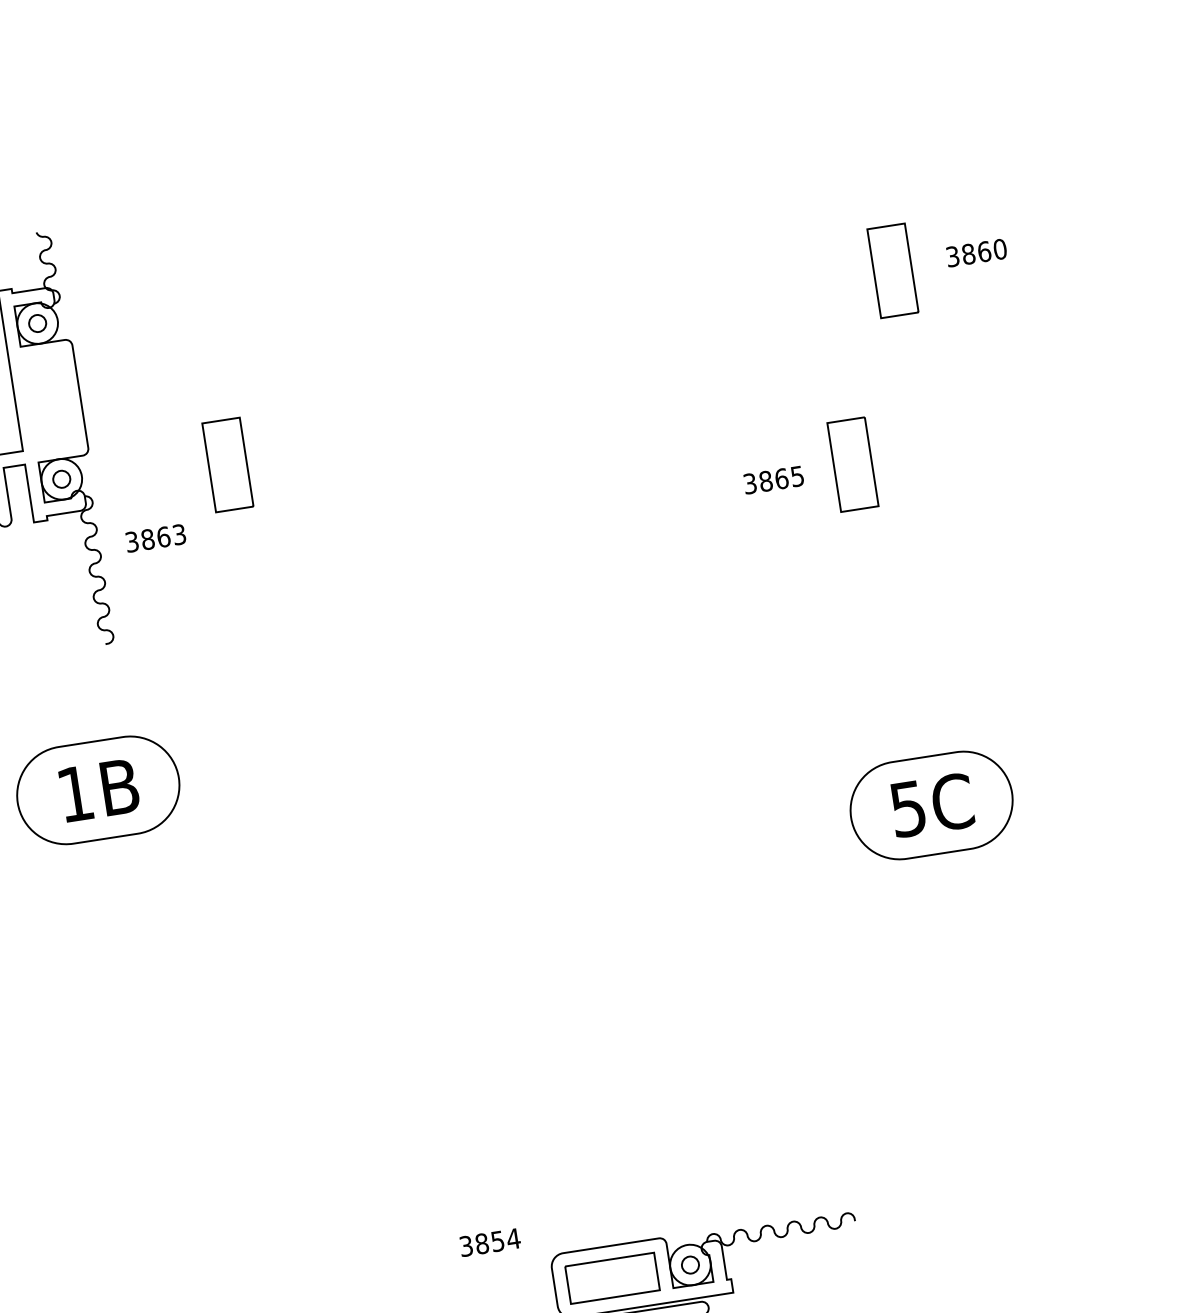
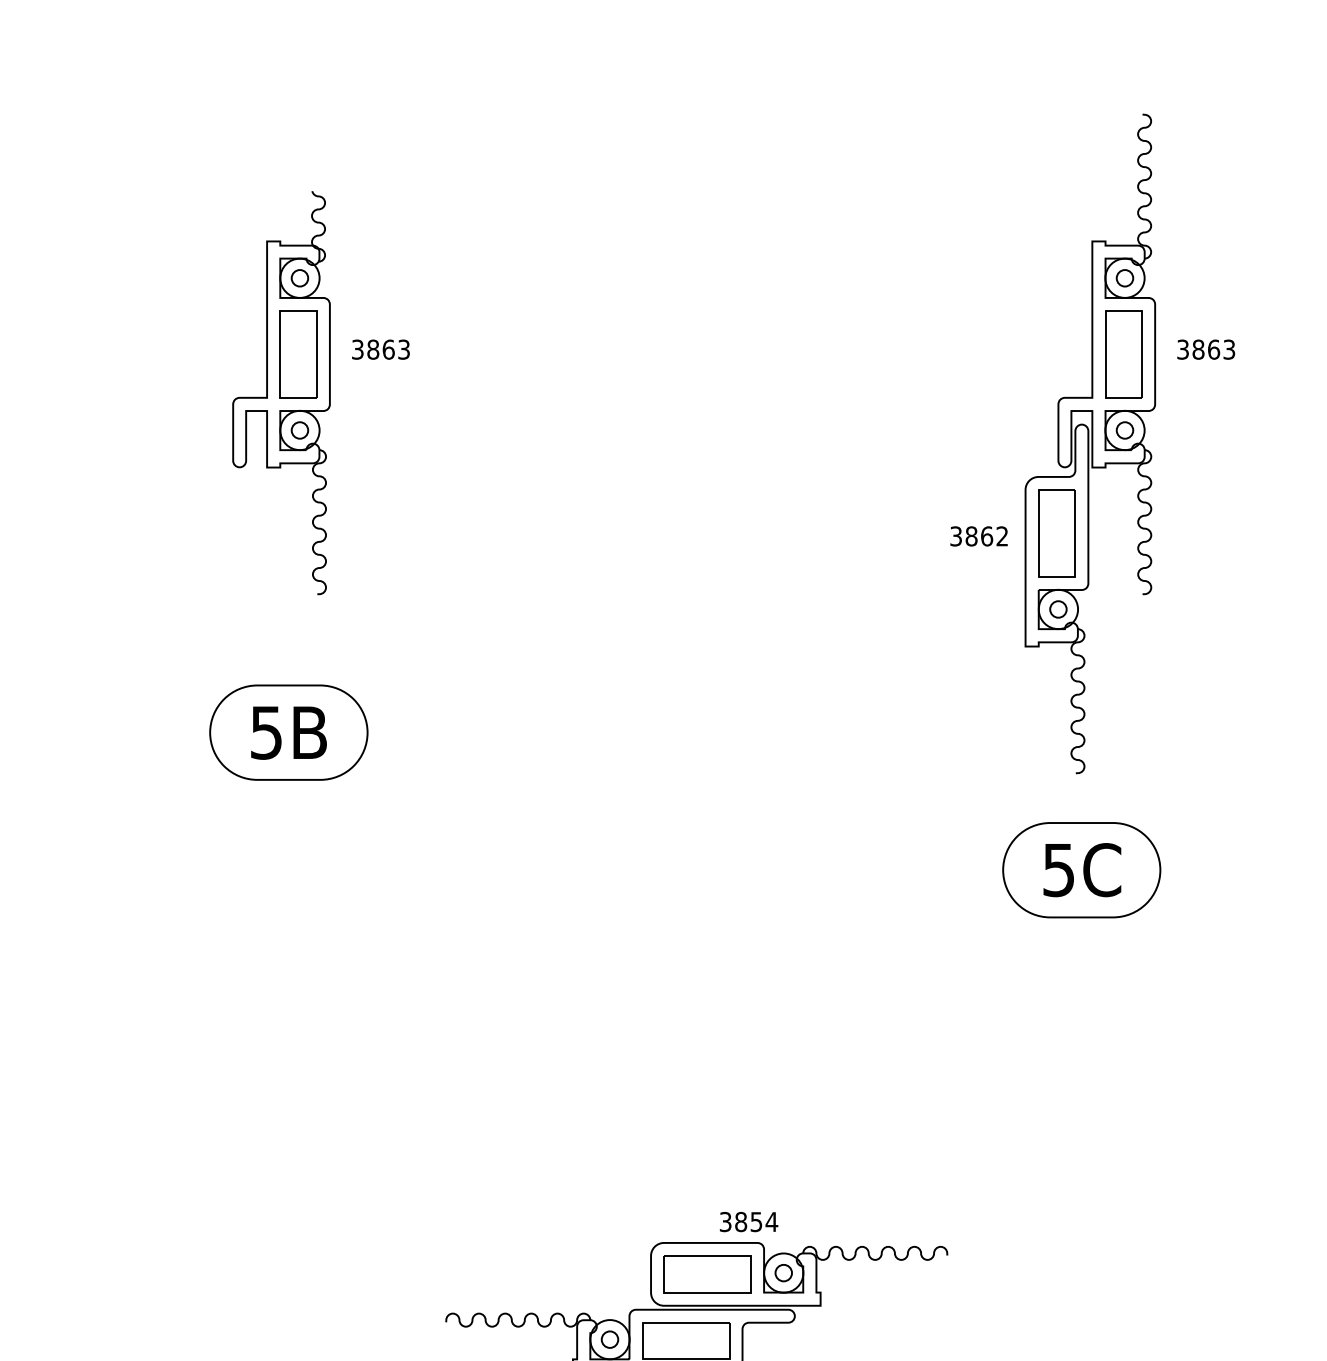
text: (1000, 249) -> (1229, 349), 3860 -> 3863
part: (871, 367) -> (1089, 443), added
part: (227, 465) -> (298, 354), moved
text: (796, 476) -> (1001, 536), 3865 -> 3862
text: (155, 538) -> (380, 349), moved
text: (75, 793) -> (266, 732), 1B -> 5B
text: (490, 1242) -> (749, 1222), moved

